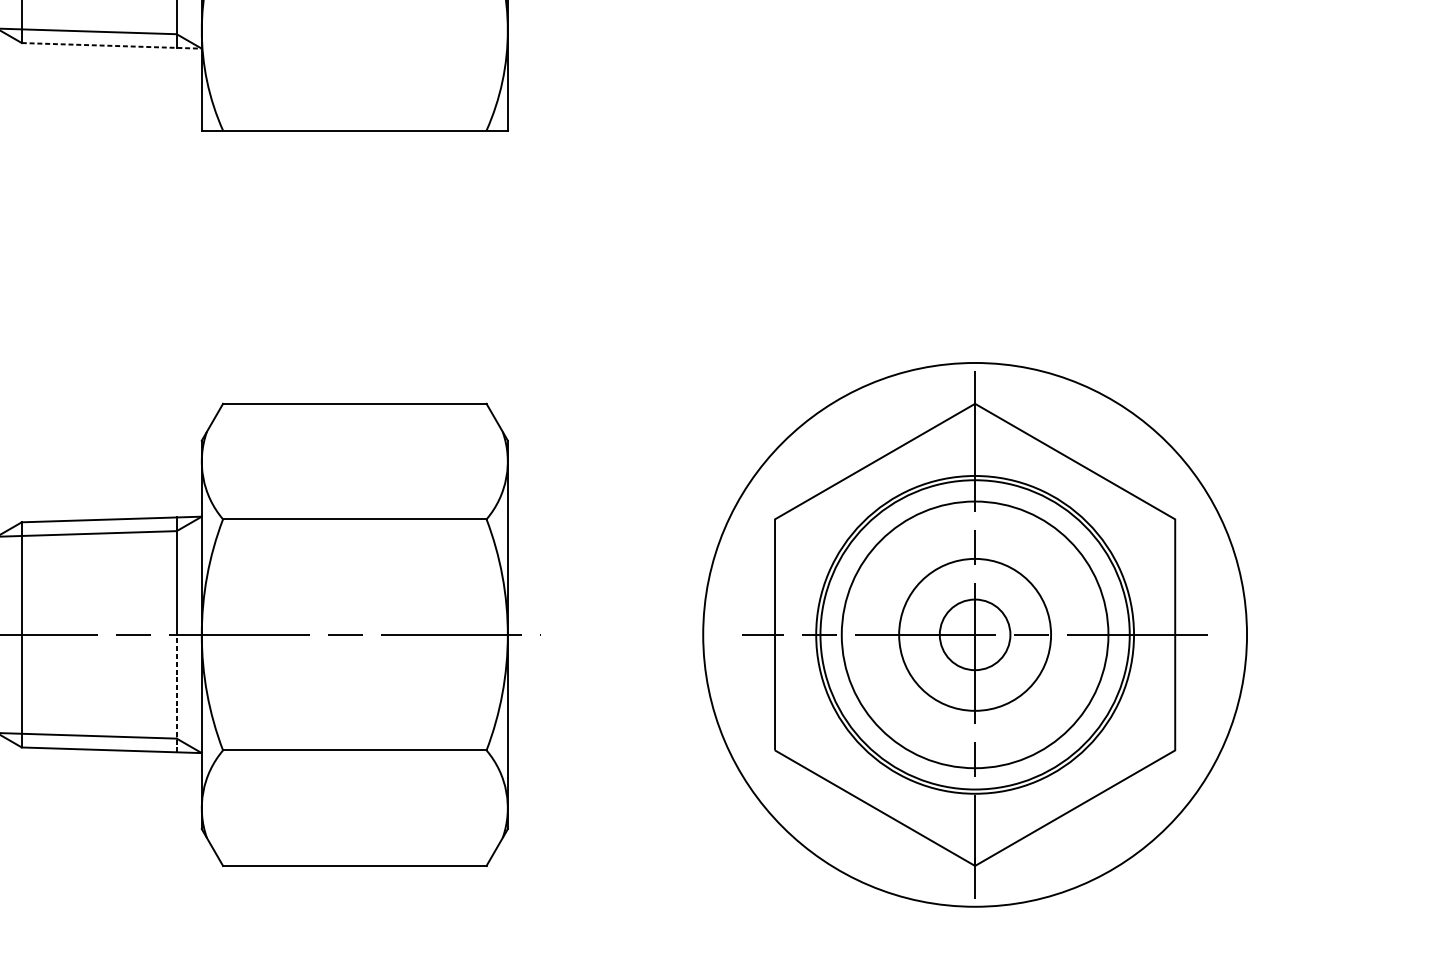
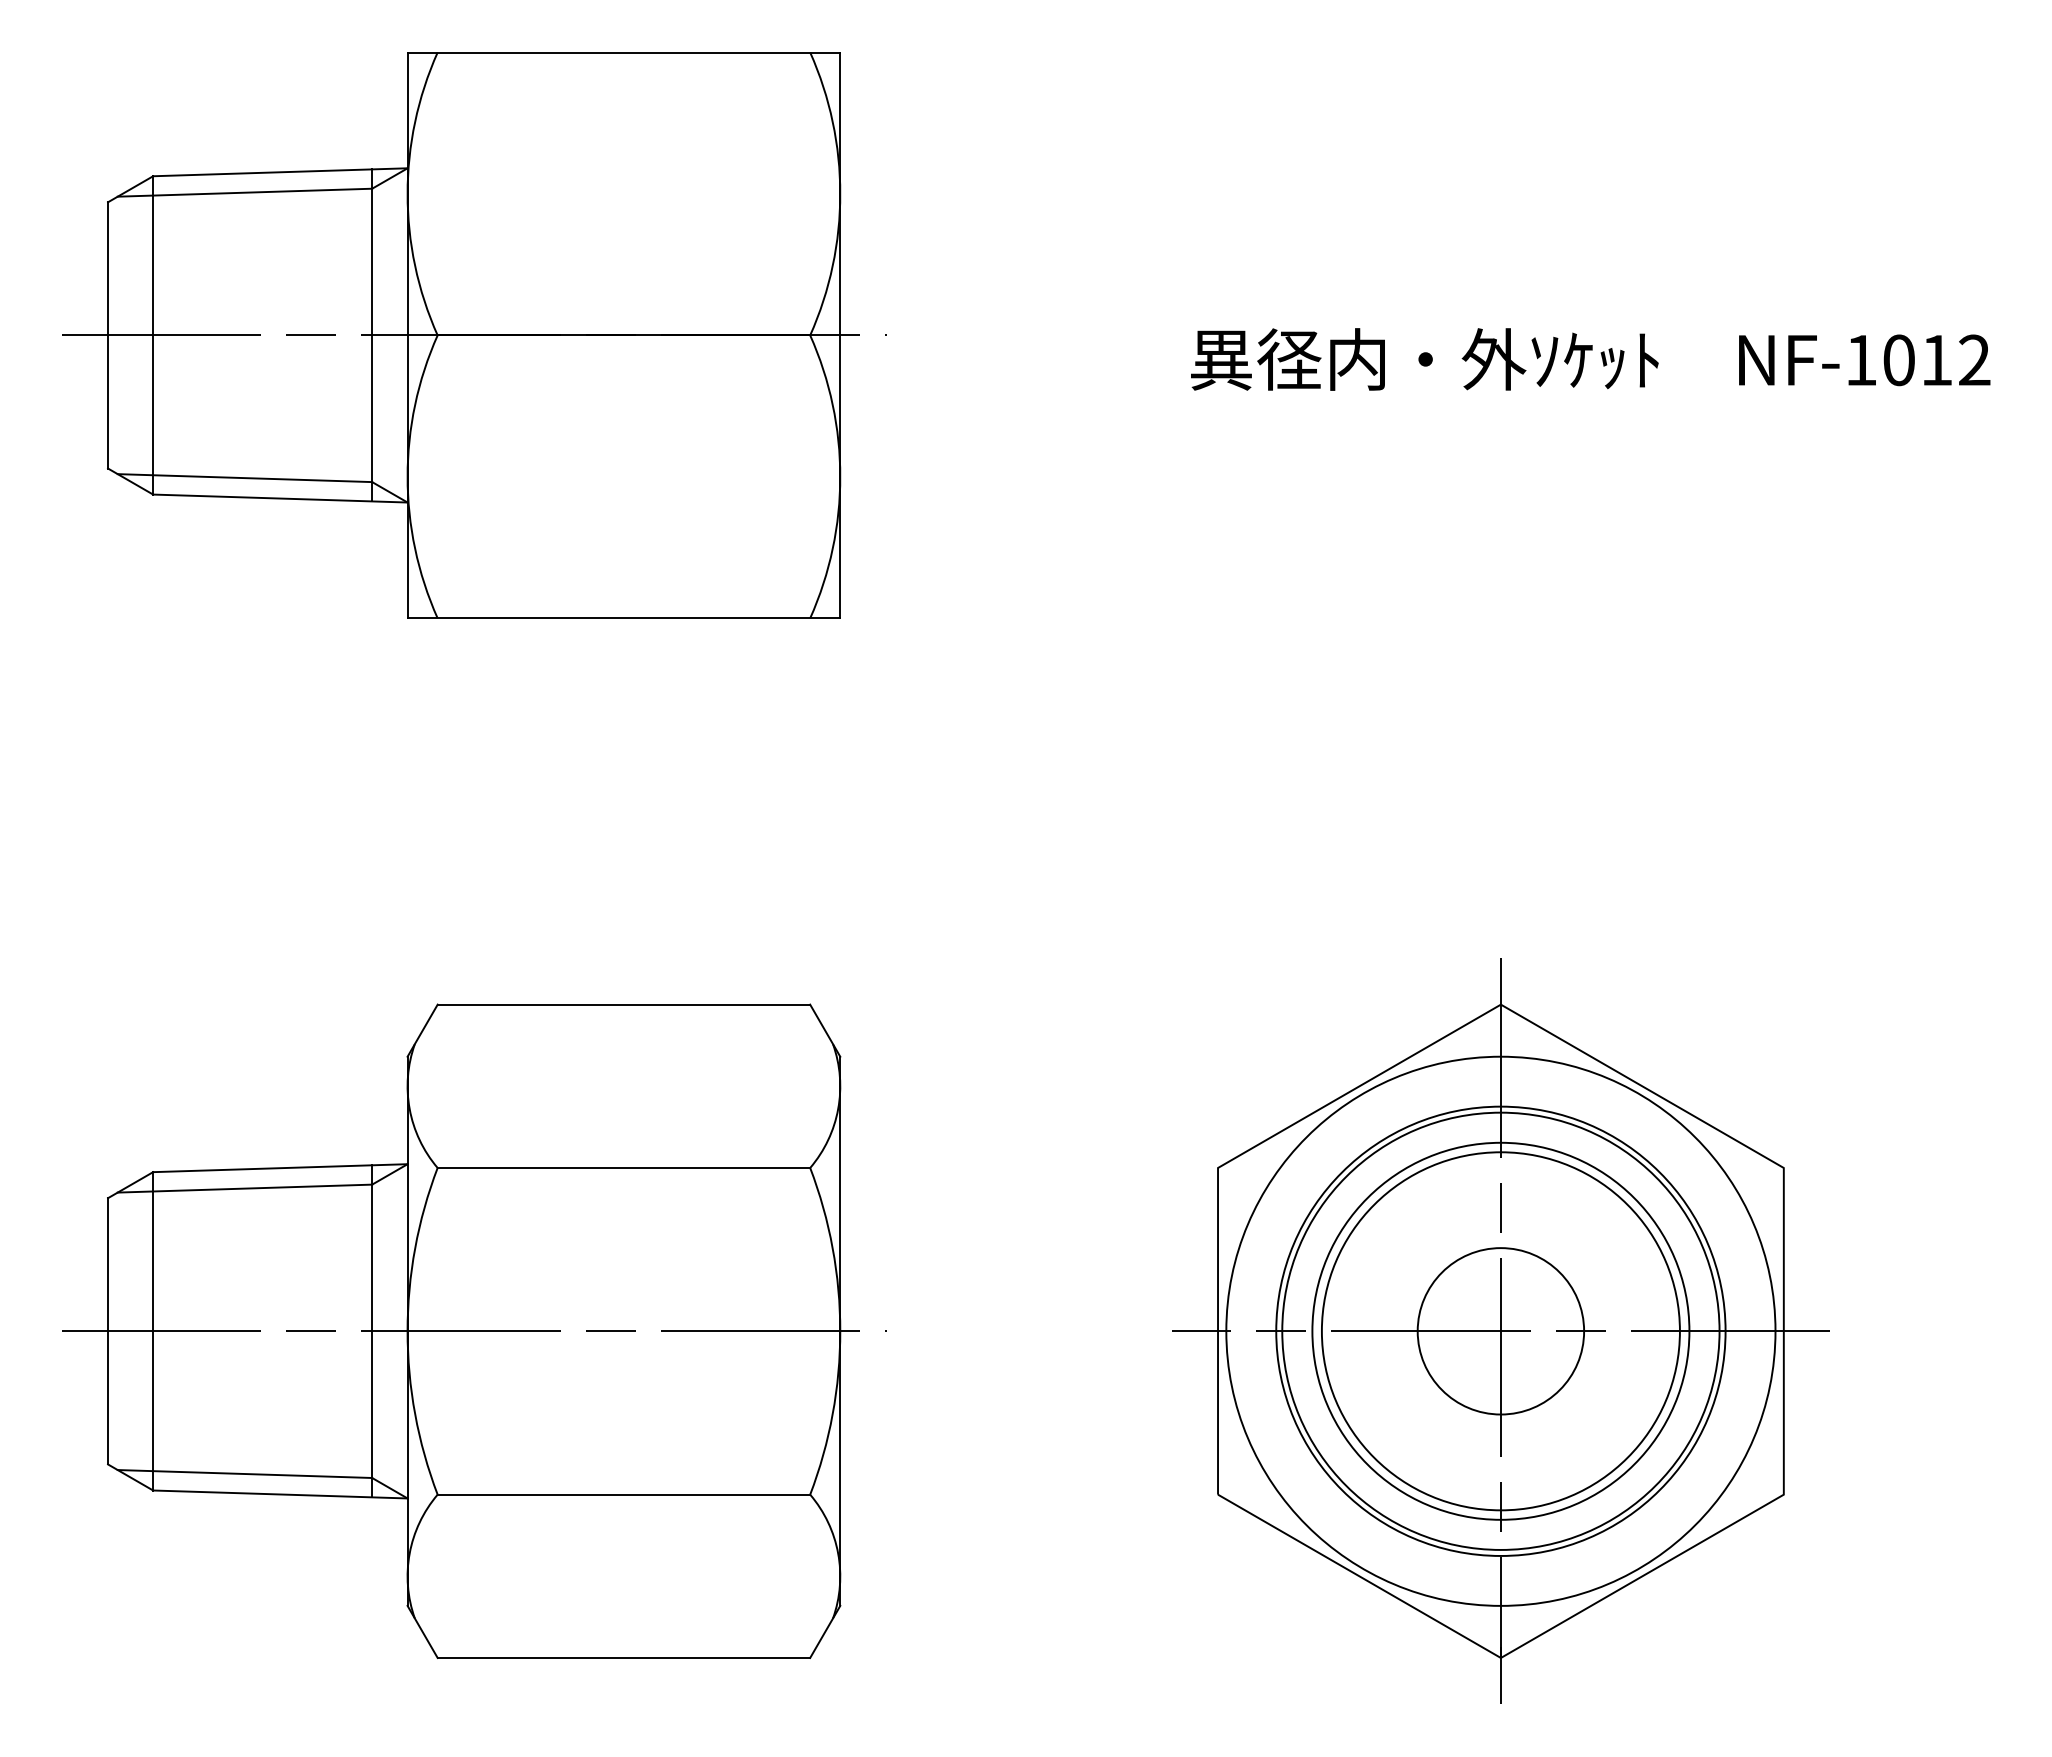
line: (111, 45) -> (280, 498), dashed -> solid
circle: (974, 634) -> (1500, 1330), size x0.71
circle: (974, 635) -> (1500, 1331), size x1.67
circle: (974, 635) -> (1500, 1331), size x1.67
line: (176, 693) -> (372, 1413), dashed -> solid

